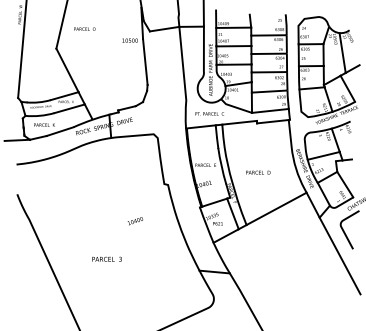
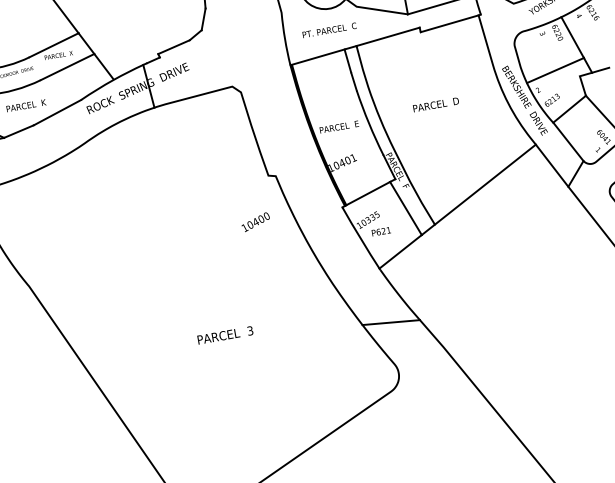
text: (258, 172) -> (436, 104), moved
text: (135, 221) -> (256, 222), moved
text: (106, 258) -> (224, 334), moved

